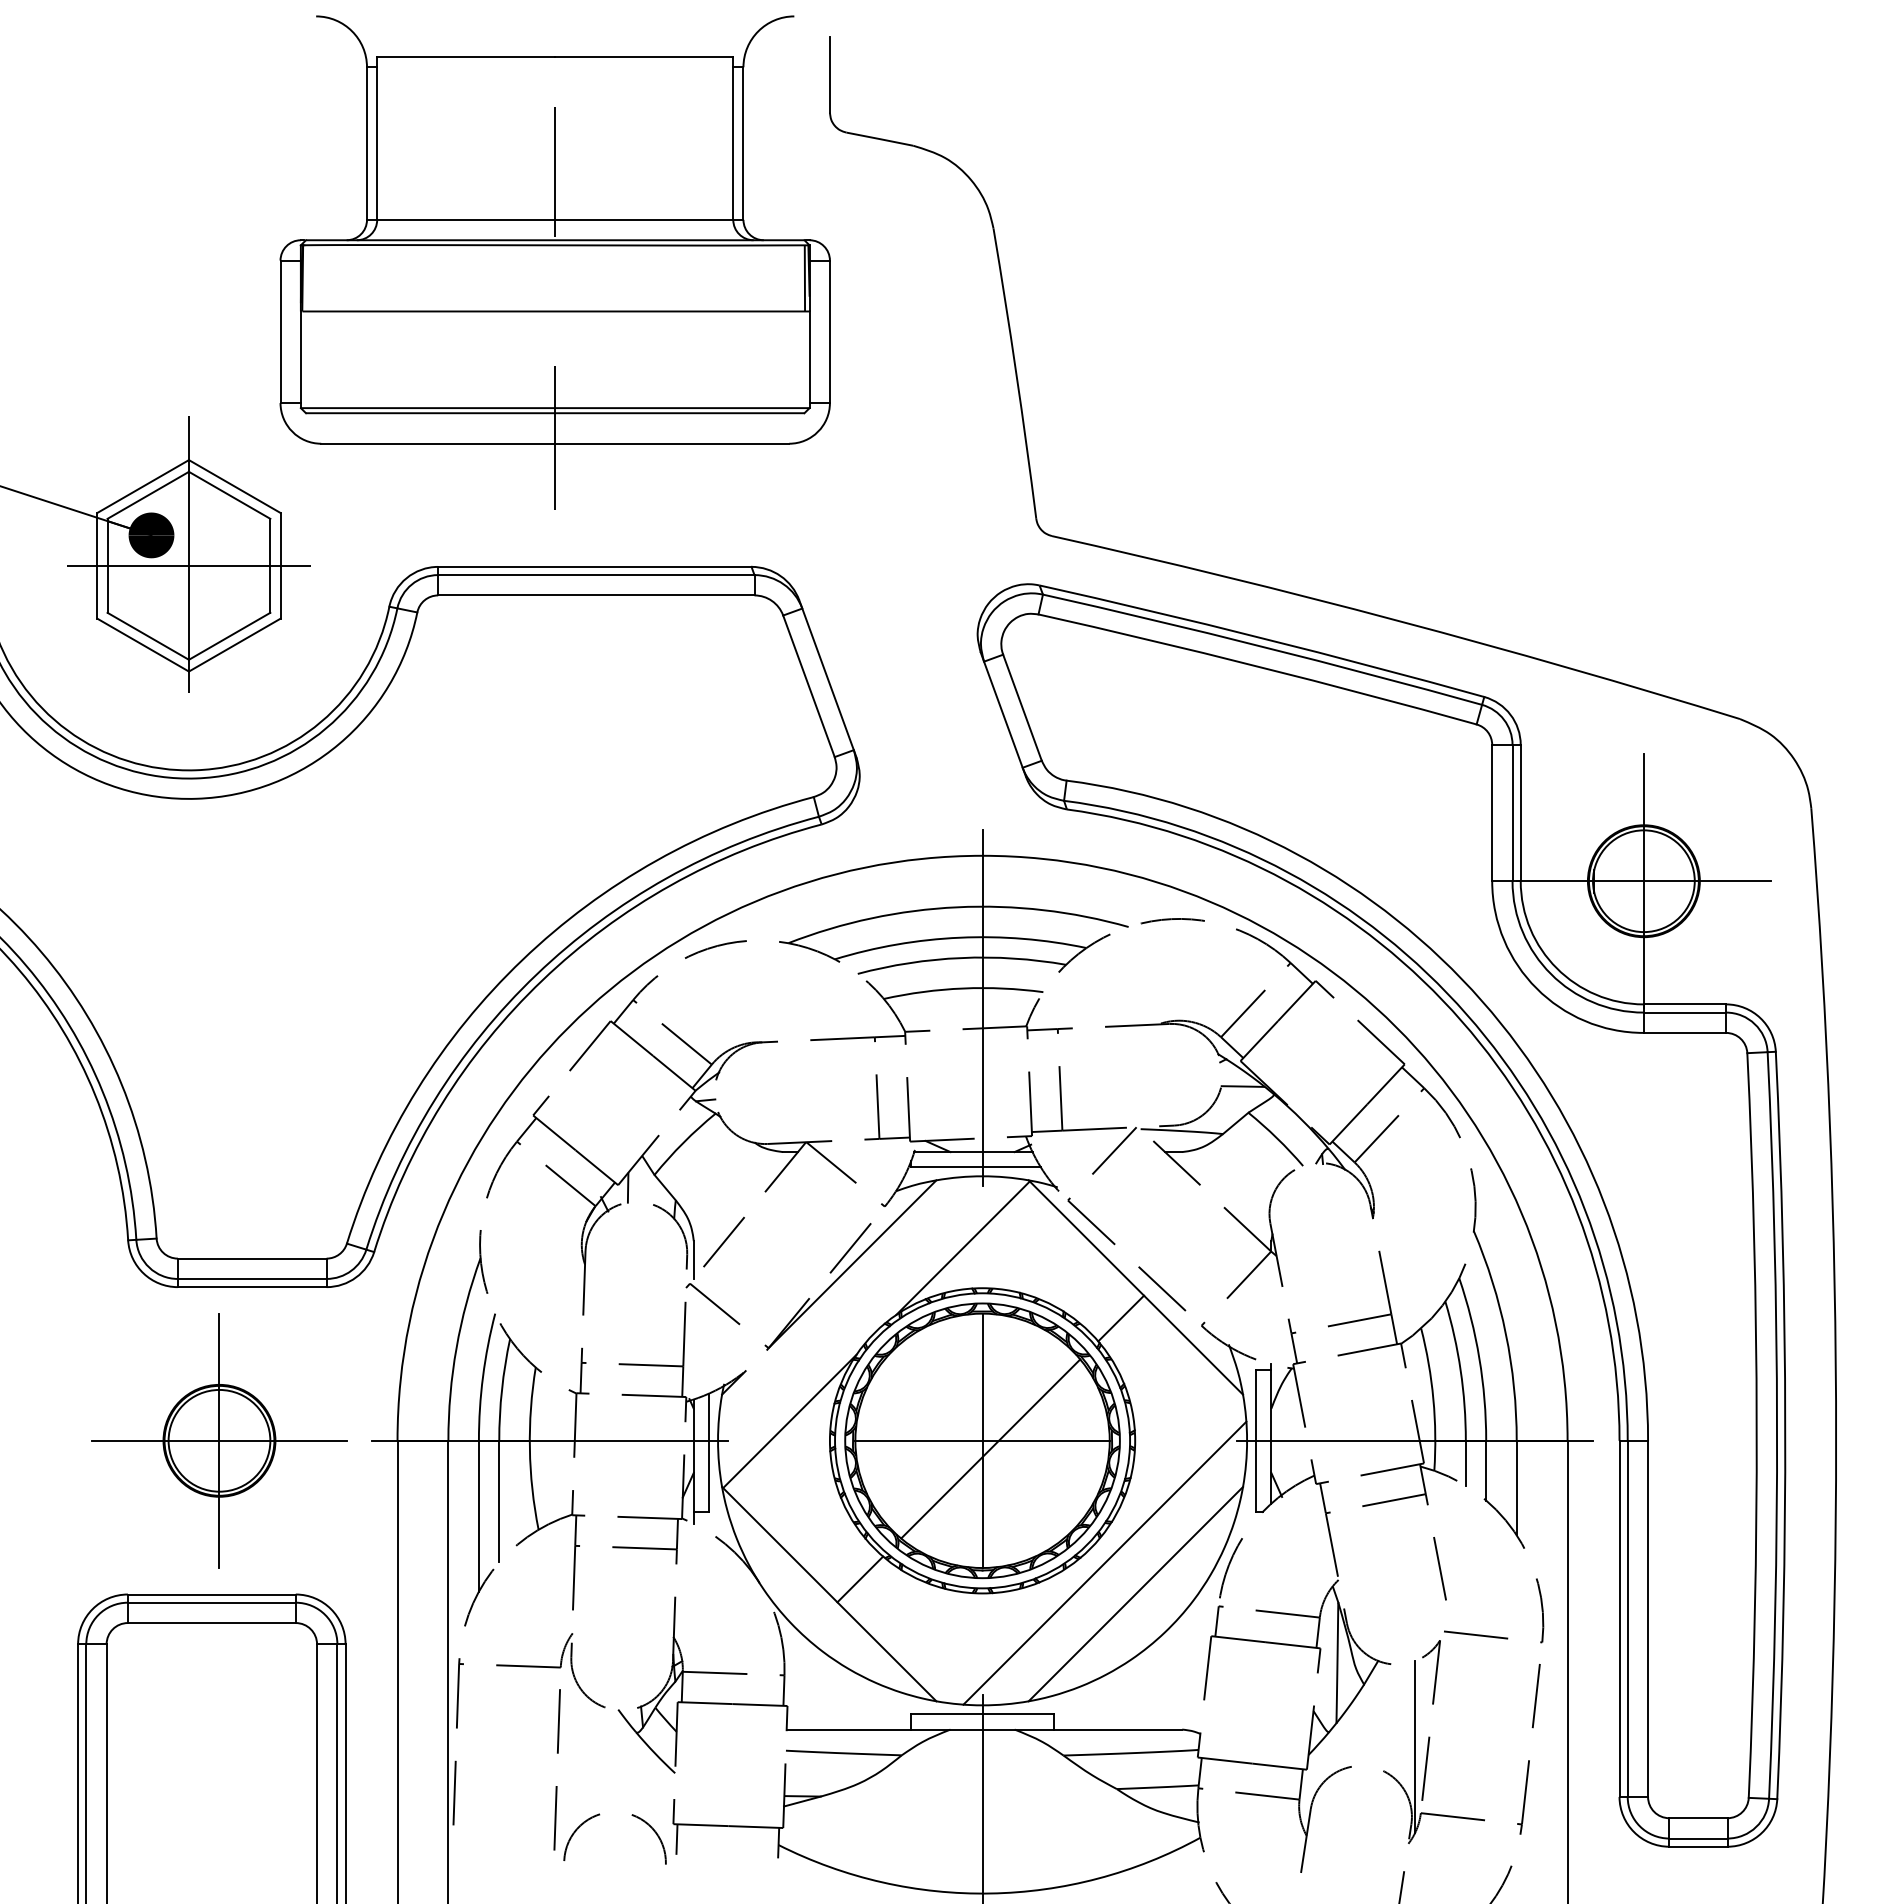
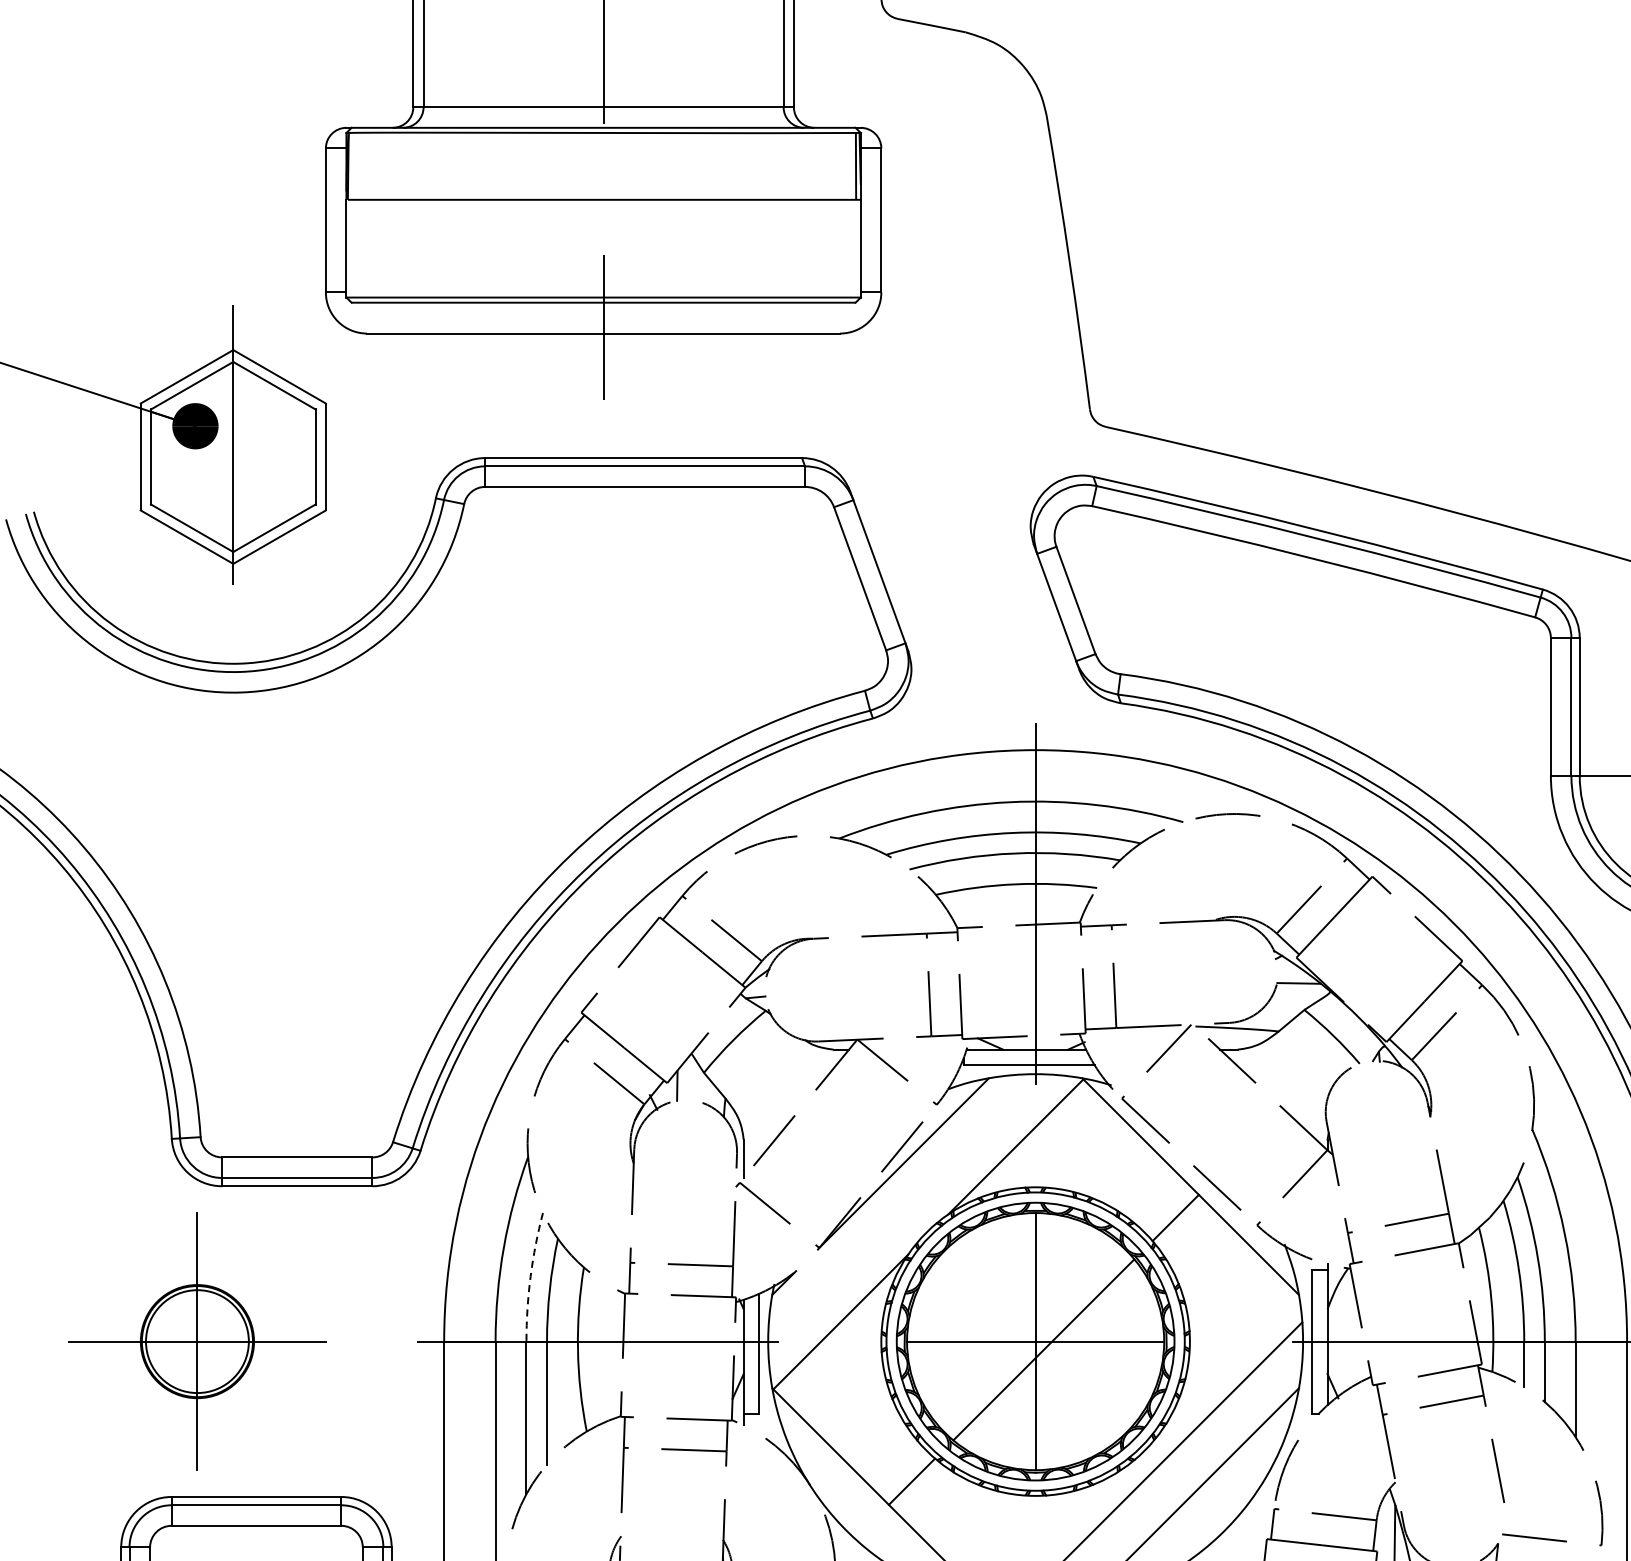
line: (188, 565) -> (232, 456), removed
arc: (483, 1376) -> (531, 1276), solid -> dashed
part: (219, 1440) -> (197, 1341), moved

